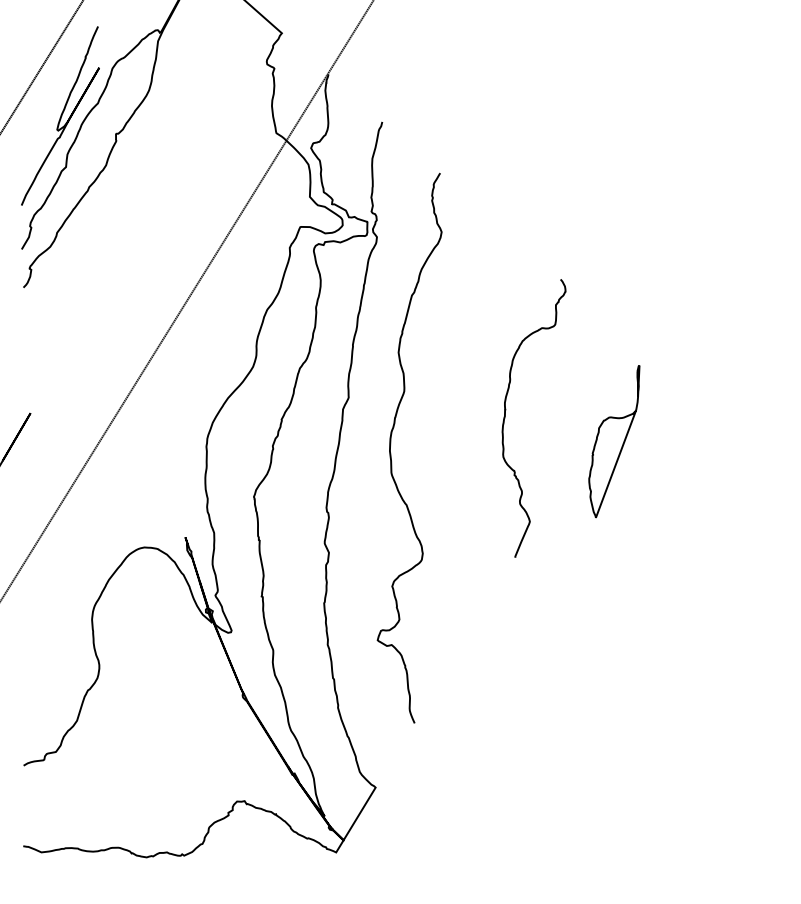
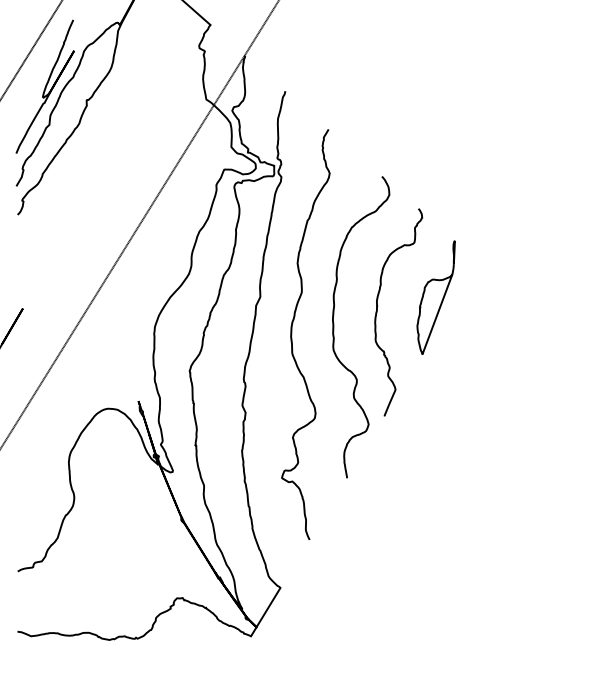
curve: (447, 437) -> (334, 326), added
part: (614, 441) -> (436, 297), moved

